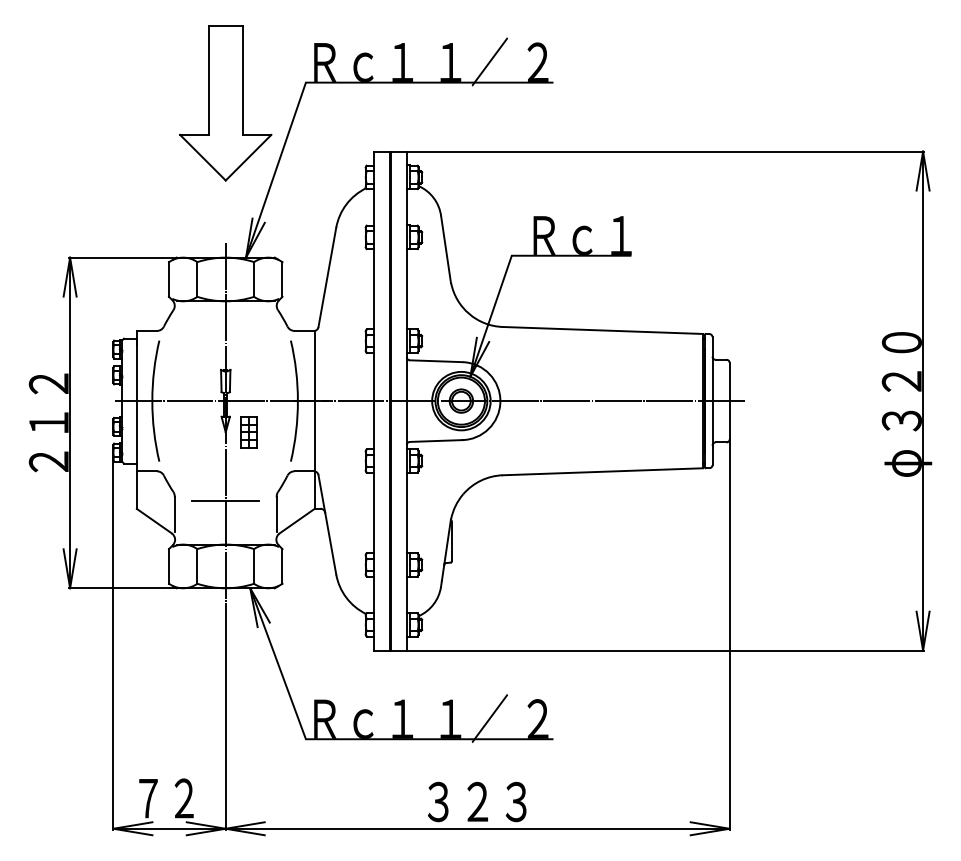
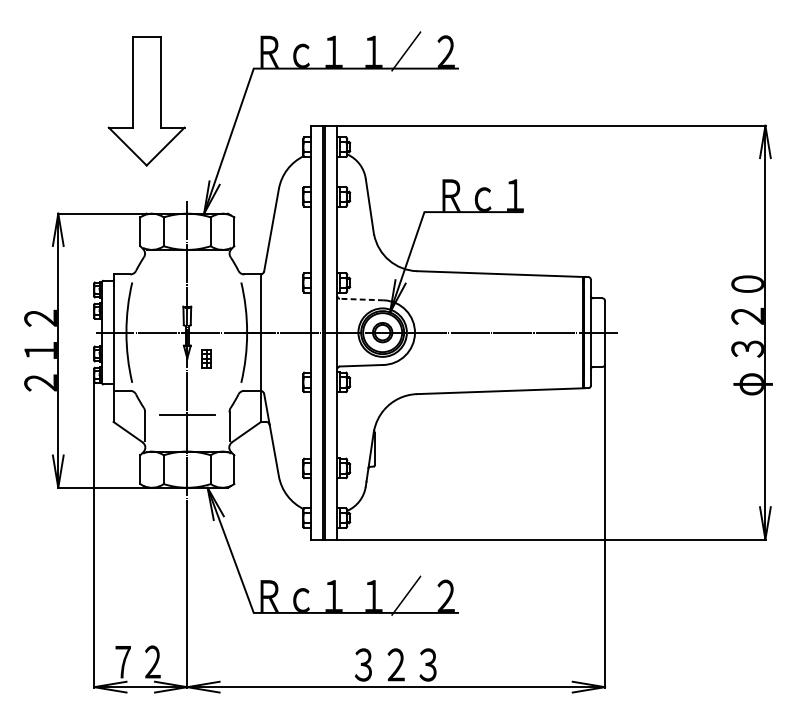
part: (225, 103) -> (146, 101), moved
line: (435, 361) -> (361, 299), solid -> dashed
part: (248, 432) -> (206, 358), size x0.7

